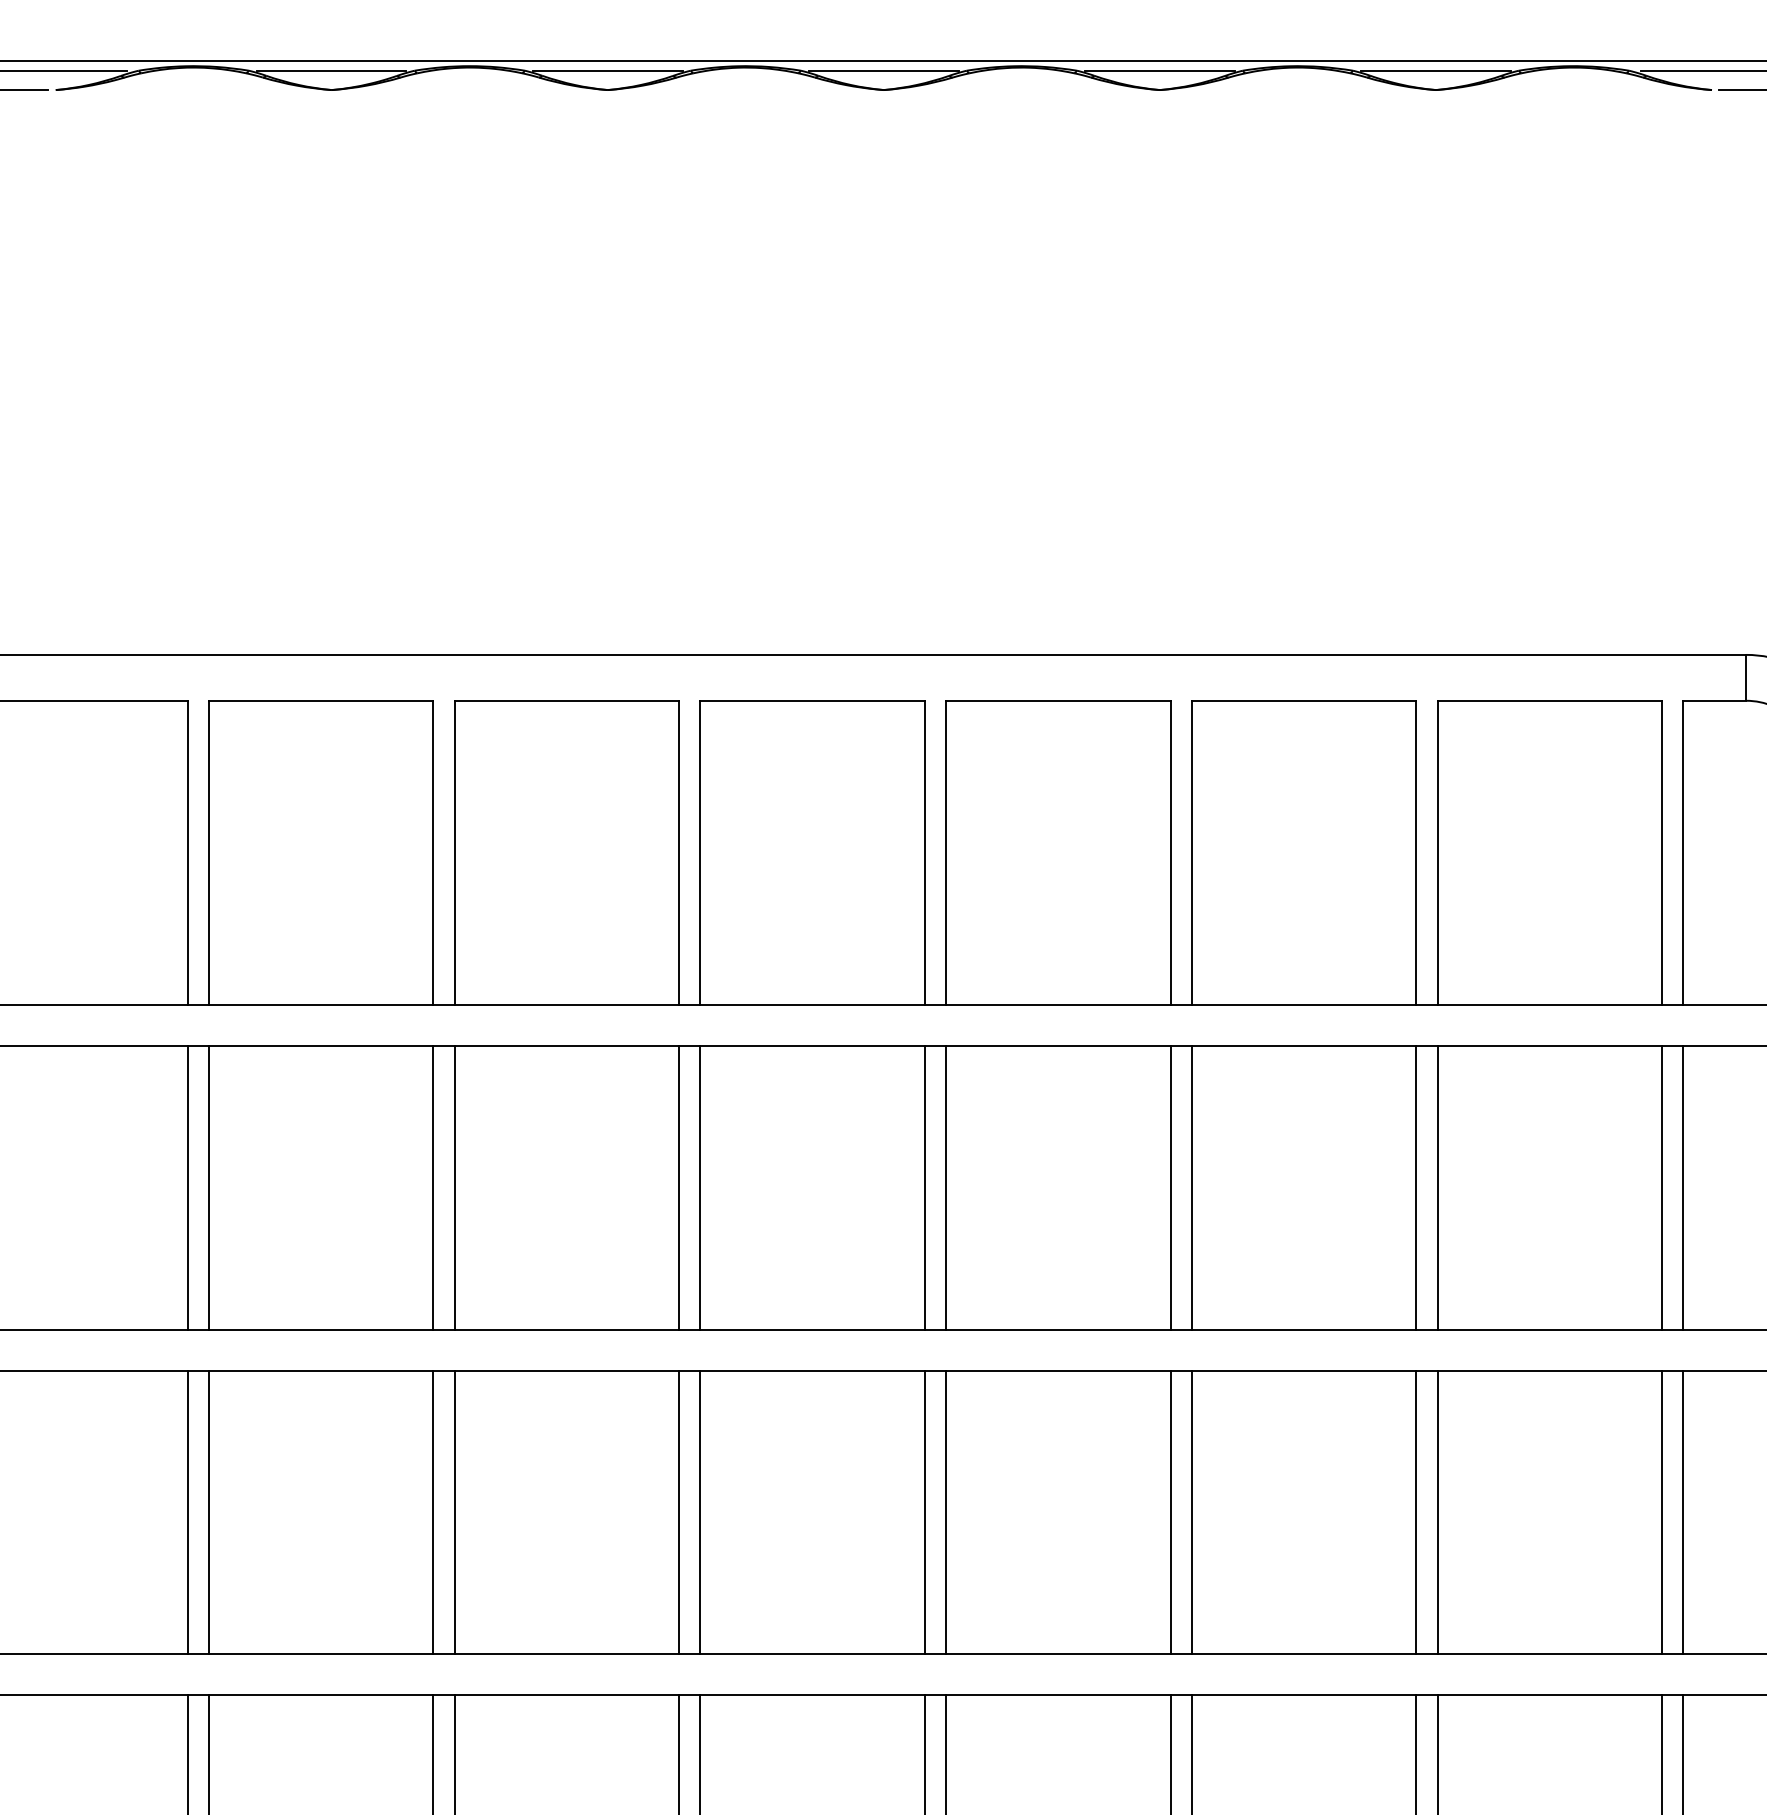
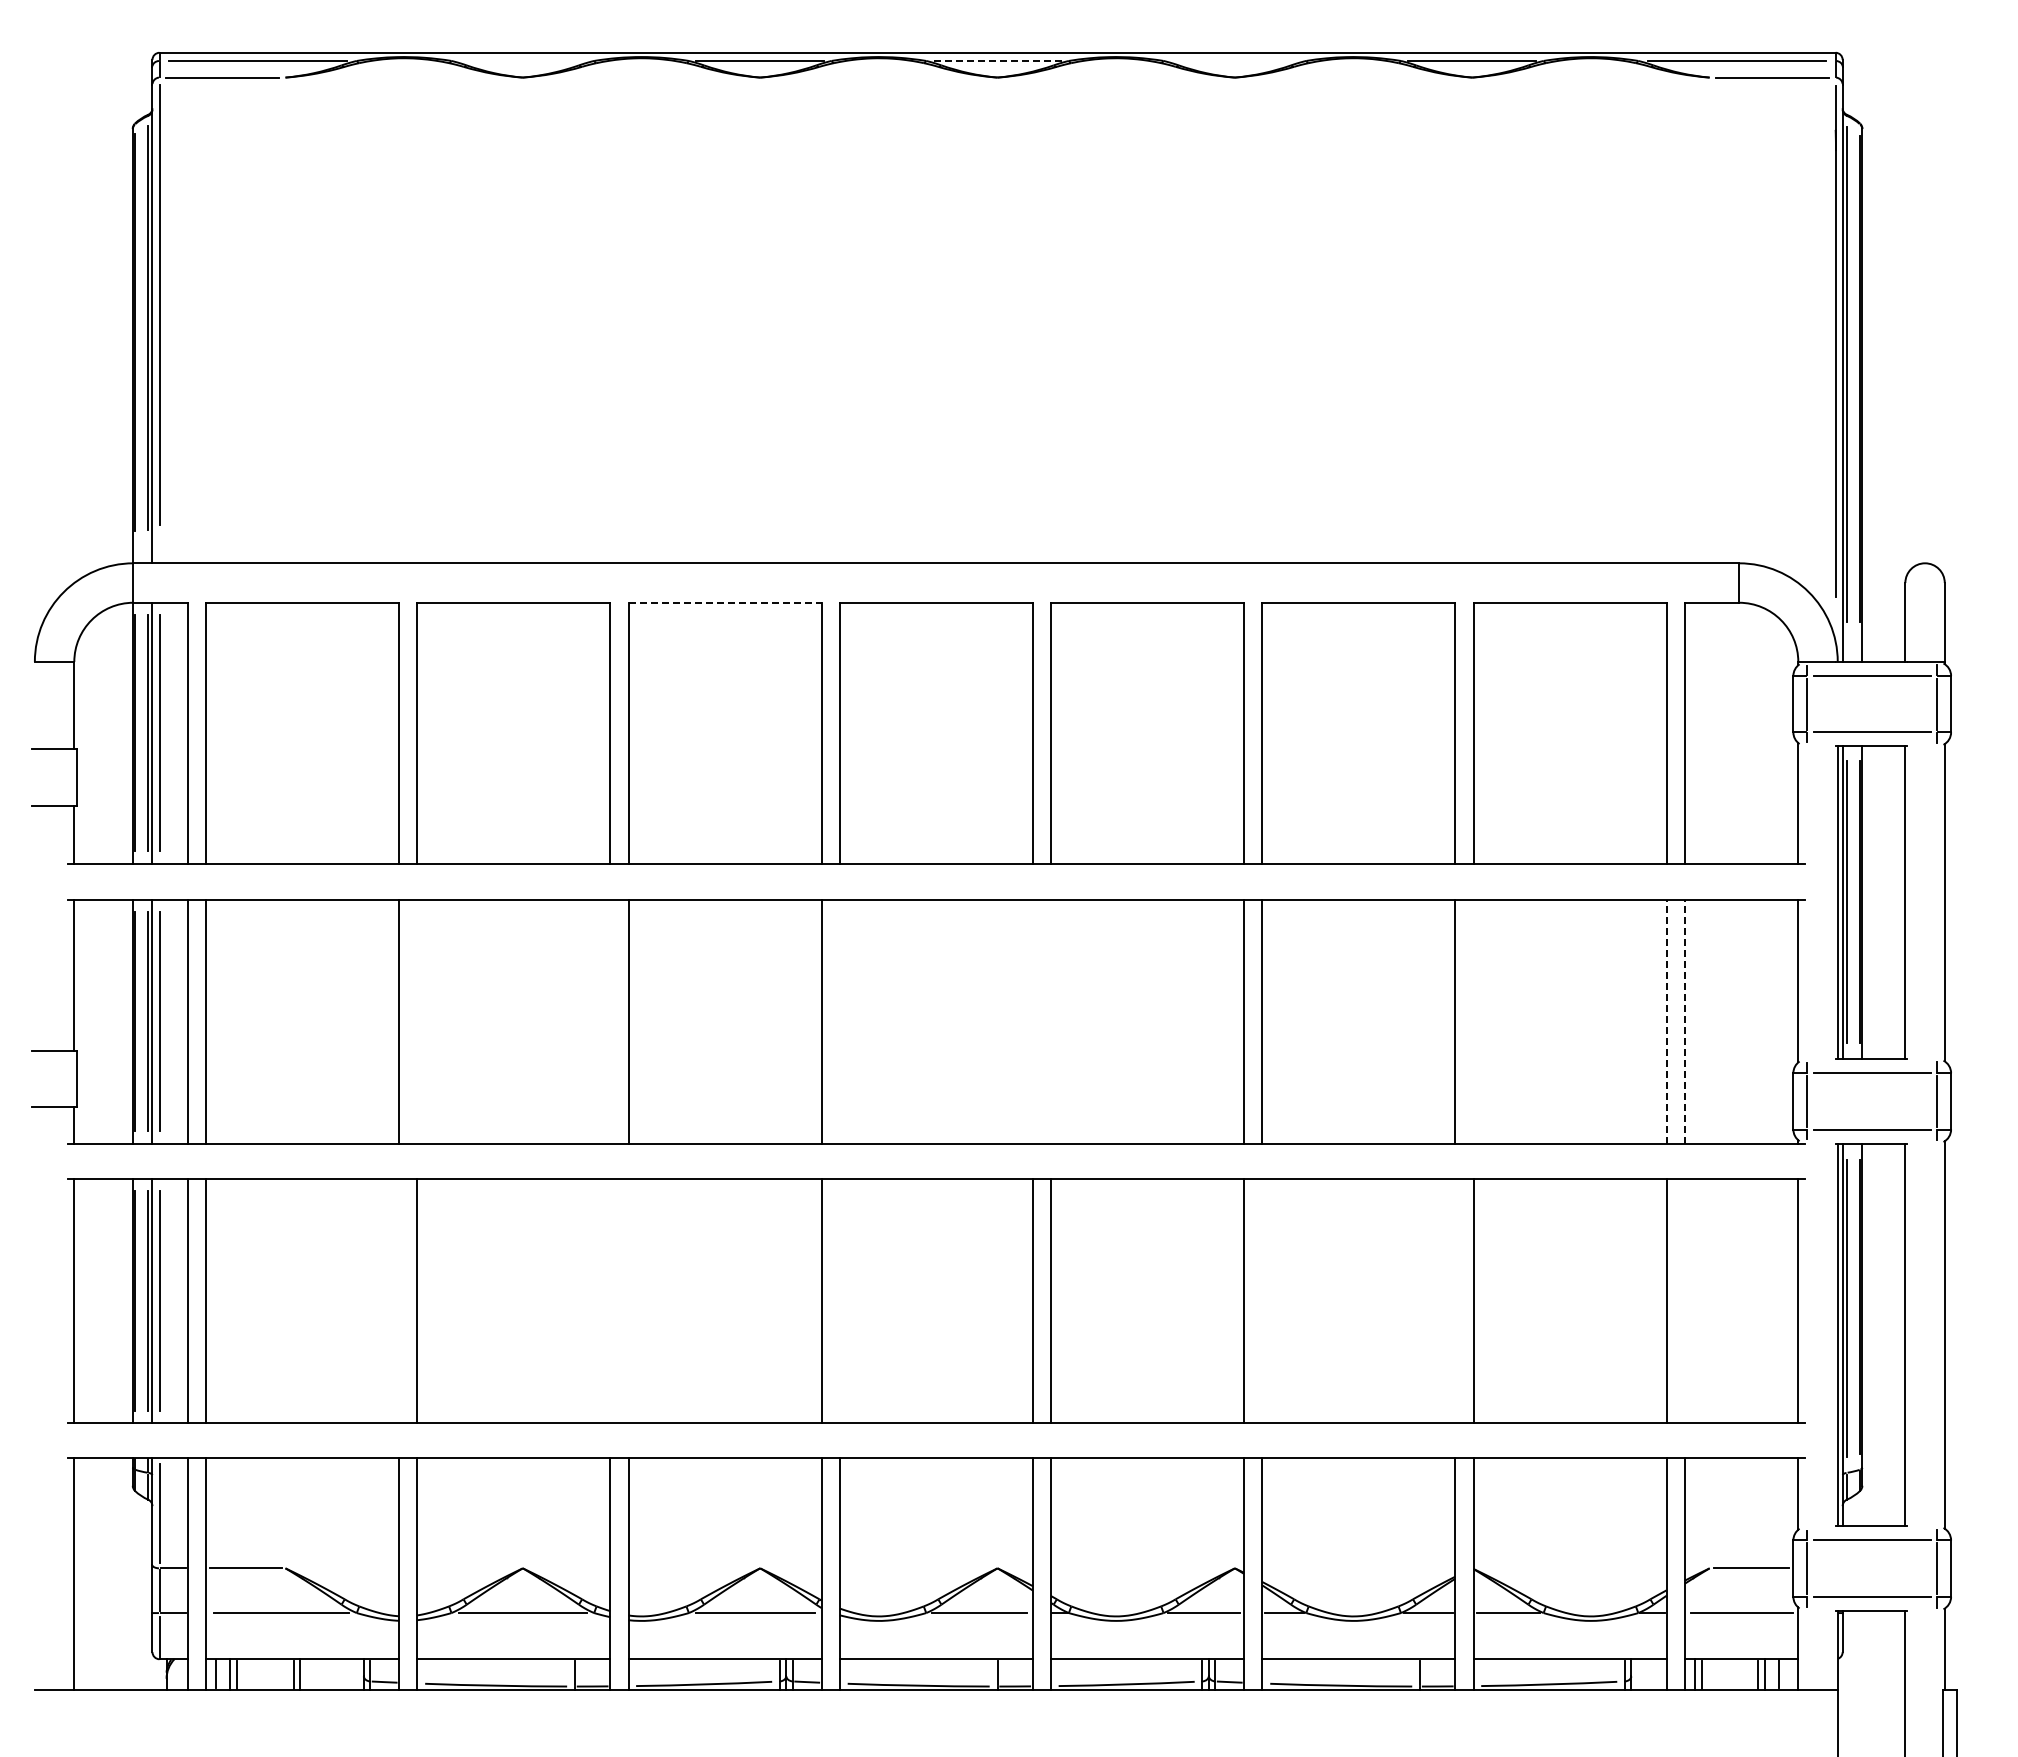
line: (331, 70) -> (522, 60), removed
line: (883, 70) -> (997, 60), solid -> dashed
line: (1159, 70) -> (1234, 60), removed
line: (567, 700) -> (725, 602), solid -> dashed
line: (209, 1187) -> (417, 1021), removed
line: (433, 1187) -> (610, 1021), removed
line: (700, 1187) -> (839, 1021), removed
line: (924, 1187) -> (1032, 1021), removed
line: (946, 1187) -> (1051, 1021), removed
line: (1437, 1187) -> (1473, 1021), removed
line: (1661, 1187) -> (1666, 1021), solid -> dashed
line: (1682, 1187) -> (1684, 1021), solid -> dashed
line: (187, 1512) -> (398, 1300), removed
line: (433, 1512) -> (610, 1300), removed
line: (454, 1512) -> (628, 1300), removed
line: (700, 1512) -> (839, 1300), removed
line: (1191, 1512) -> (1262, 1300), removed
line: (1416, 1512) -> (1455, 1300), removed
line: (1682, 1512) -> (1684, 1300), removed

